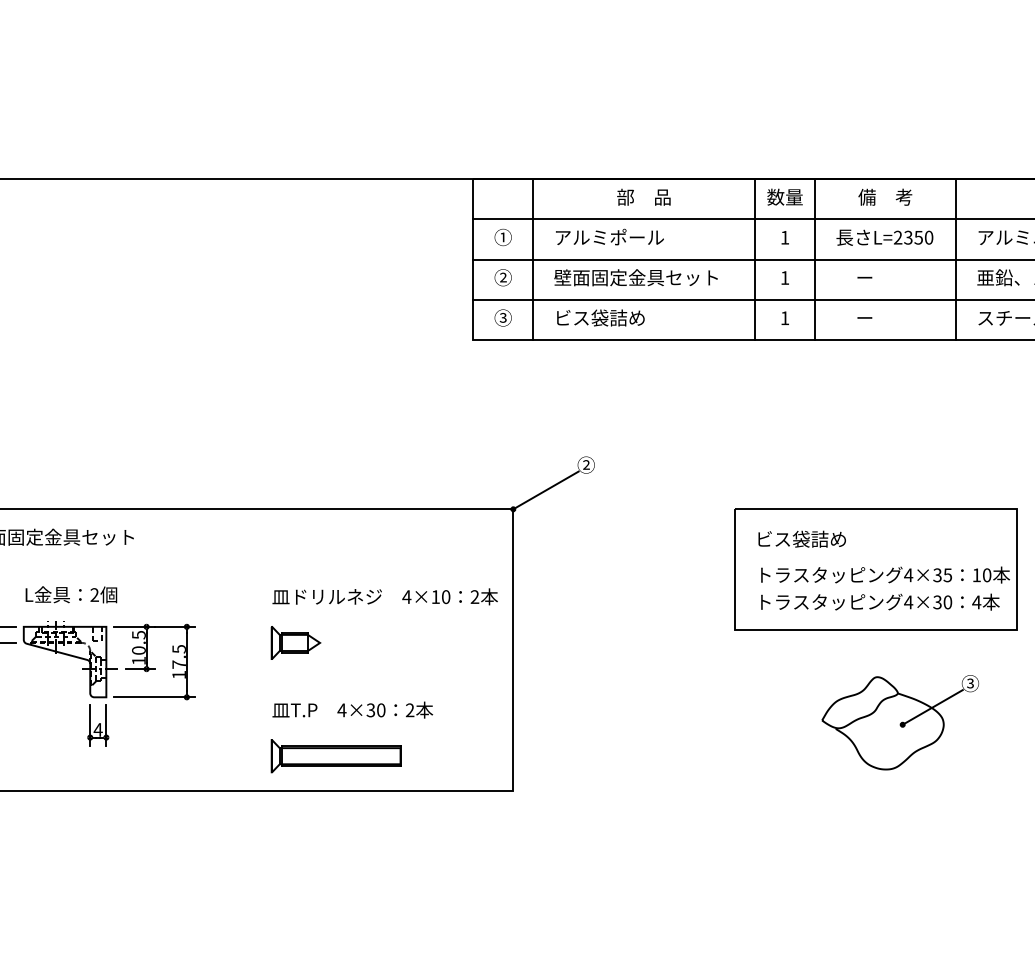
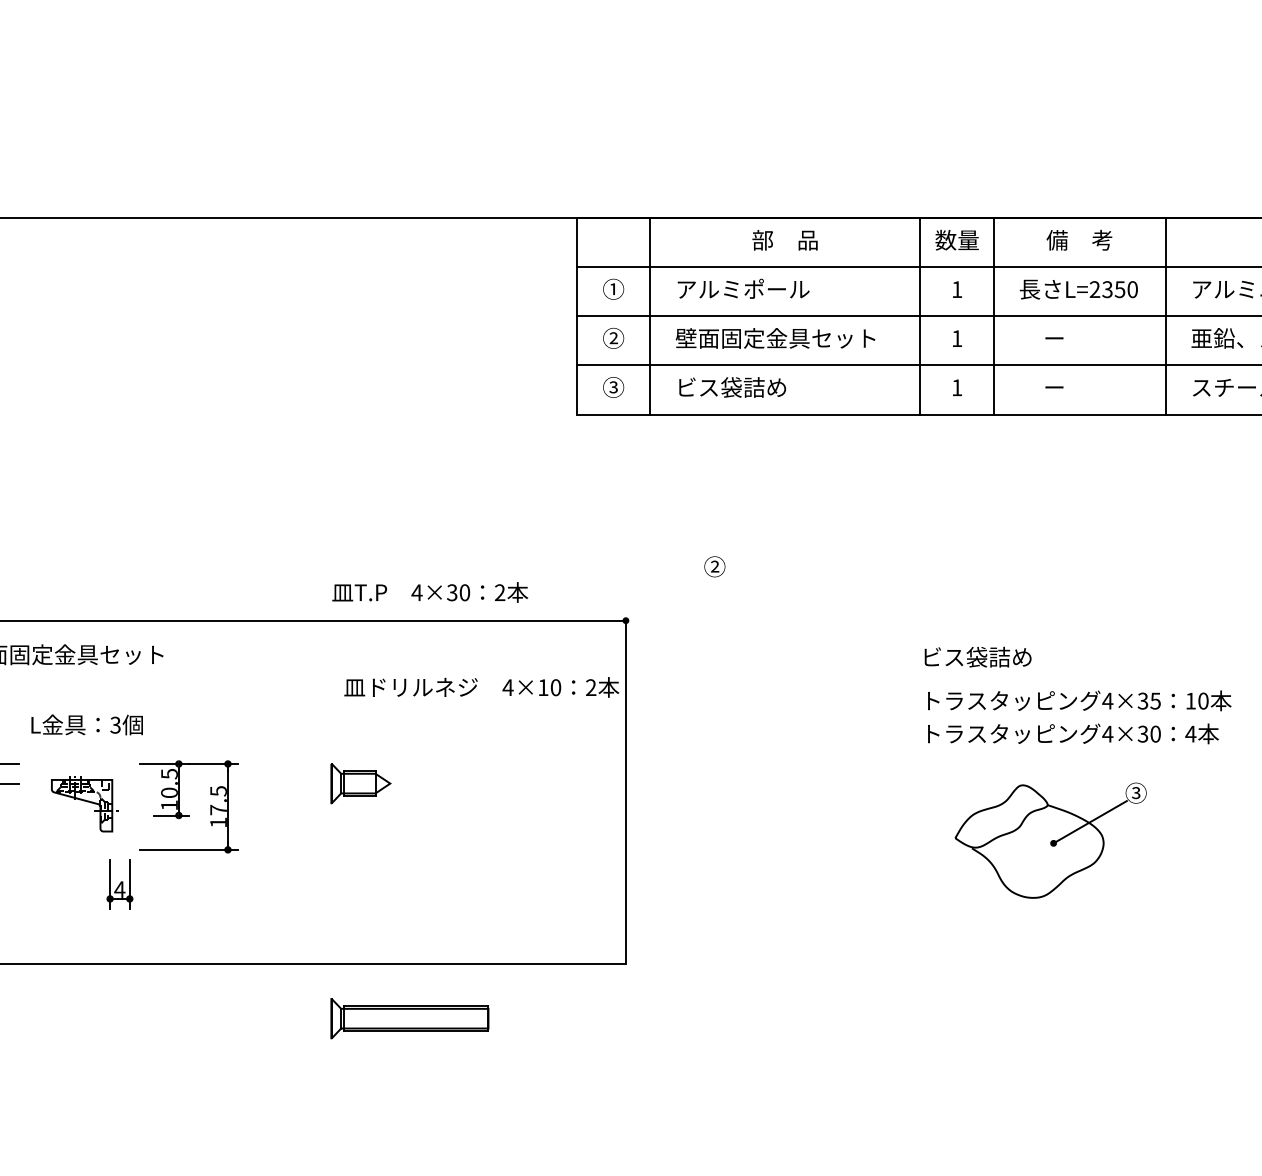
line: (545, 490) -> (665, 597), removed
part: (875, 569) -> (1067, 694), removed
text: (94, 595) -> (115, 725), 2 -> 3
text: (385, 596) -> (481, 687), moved
part: (70, 659) -> (85, 803), size x0.6
text: (353, 710) -> (430, 592), moved
part: (900, 722) -> (1050, 840), moved
part: (335, 756) -> (409, 1018), moved

